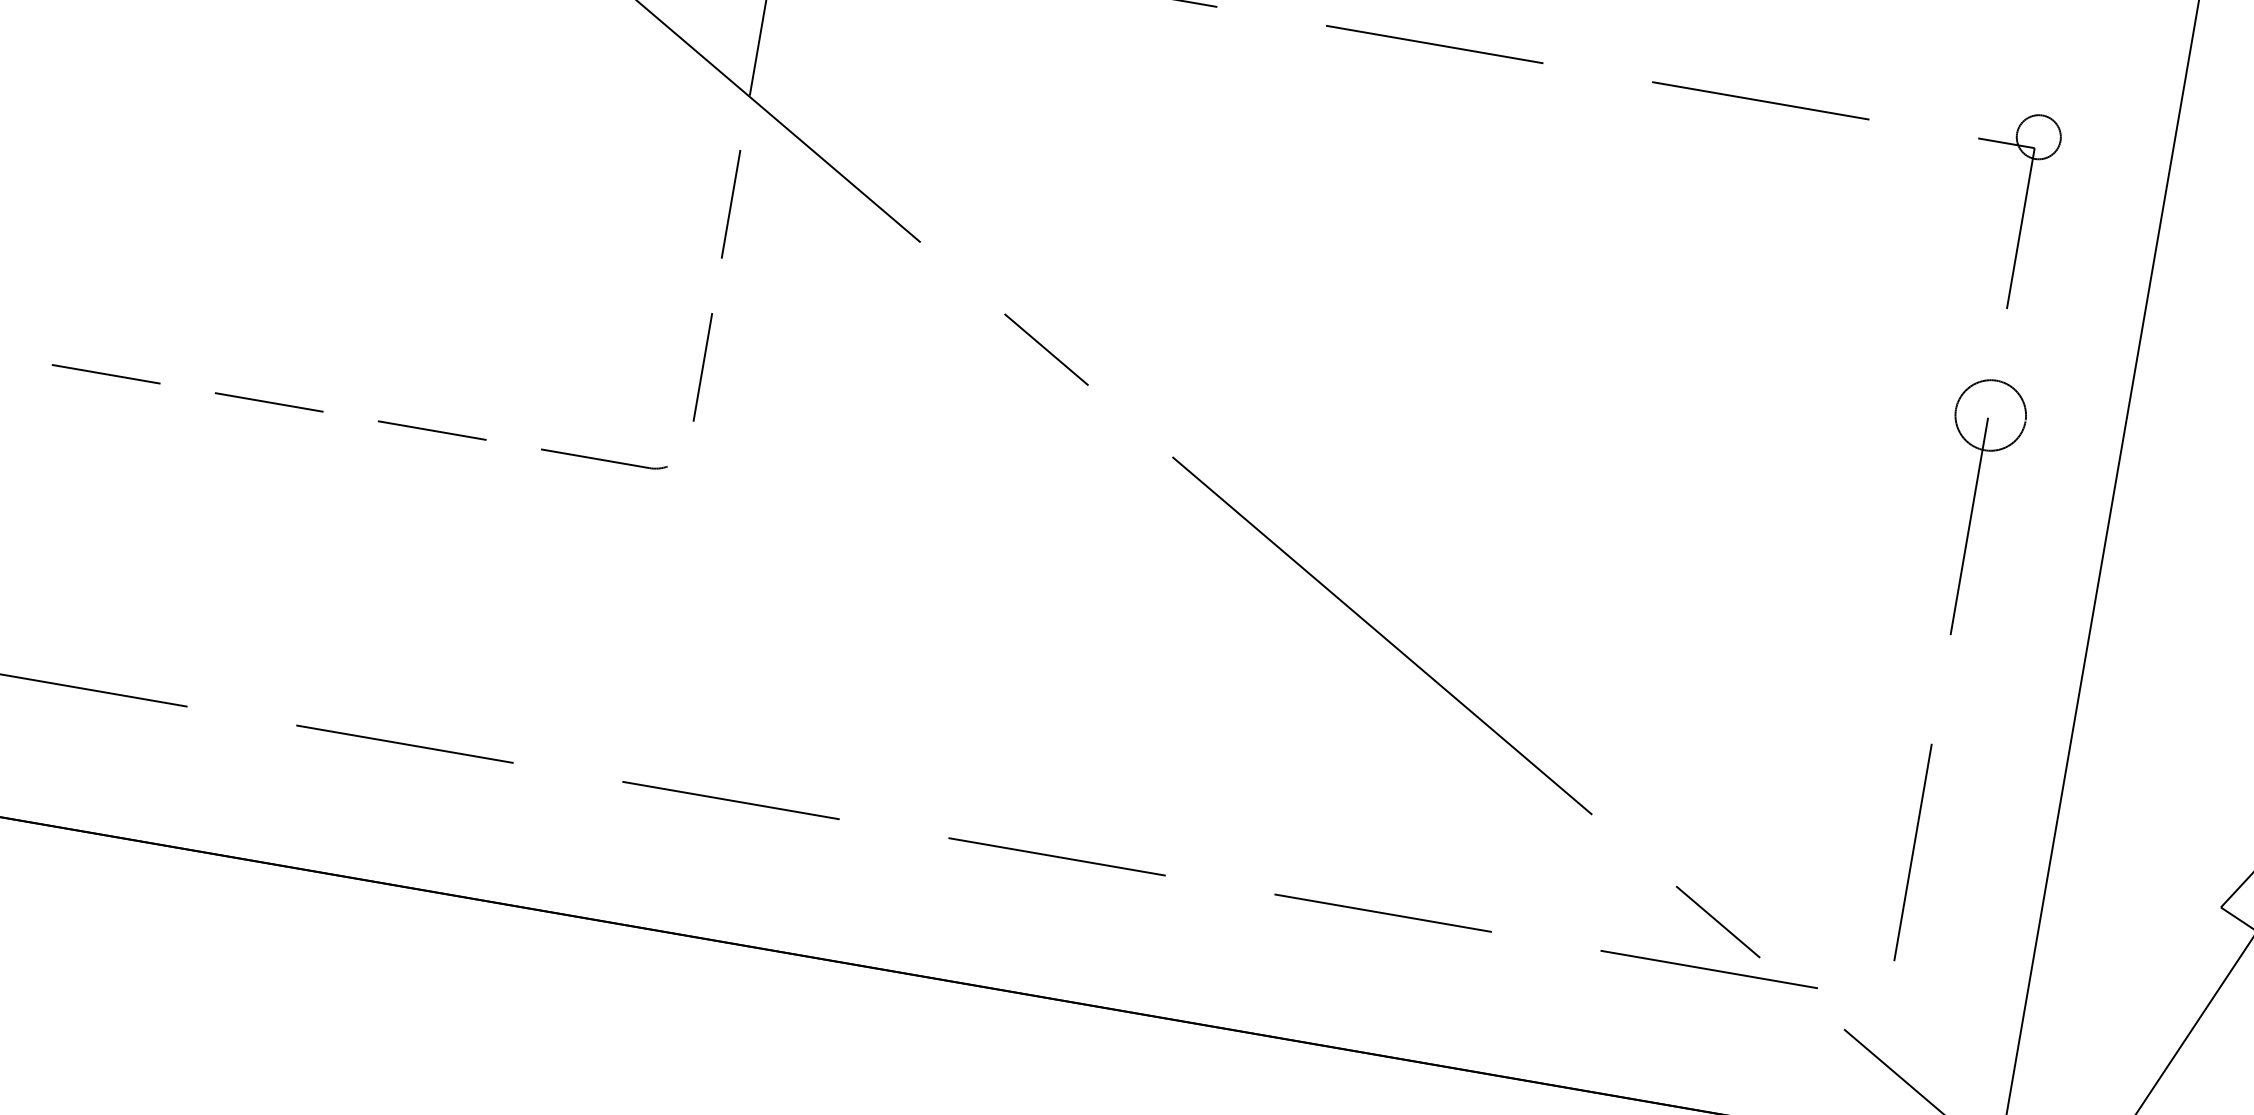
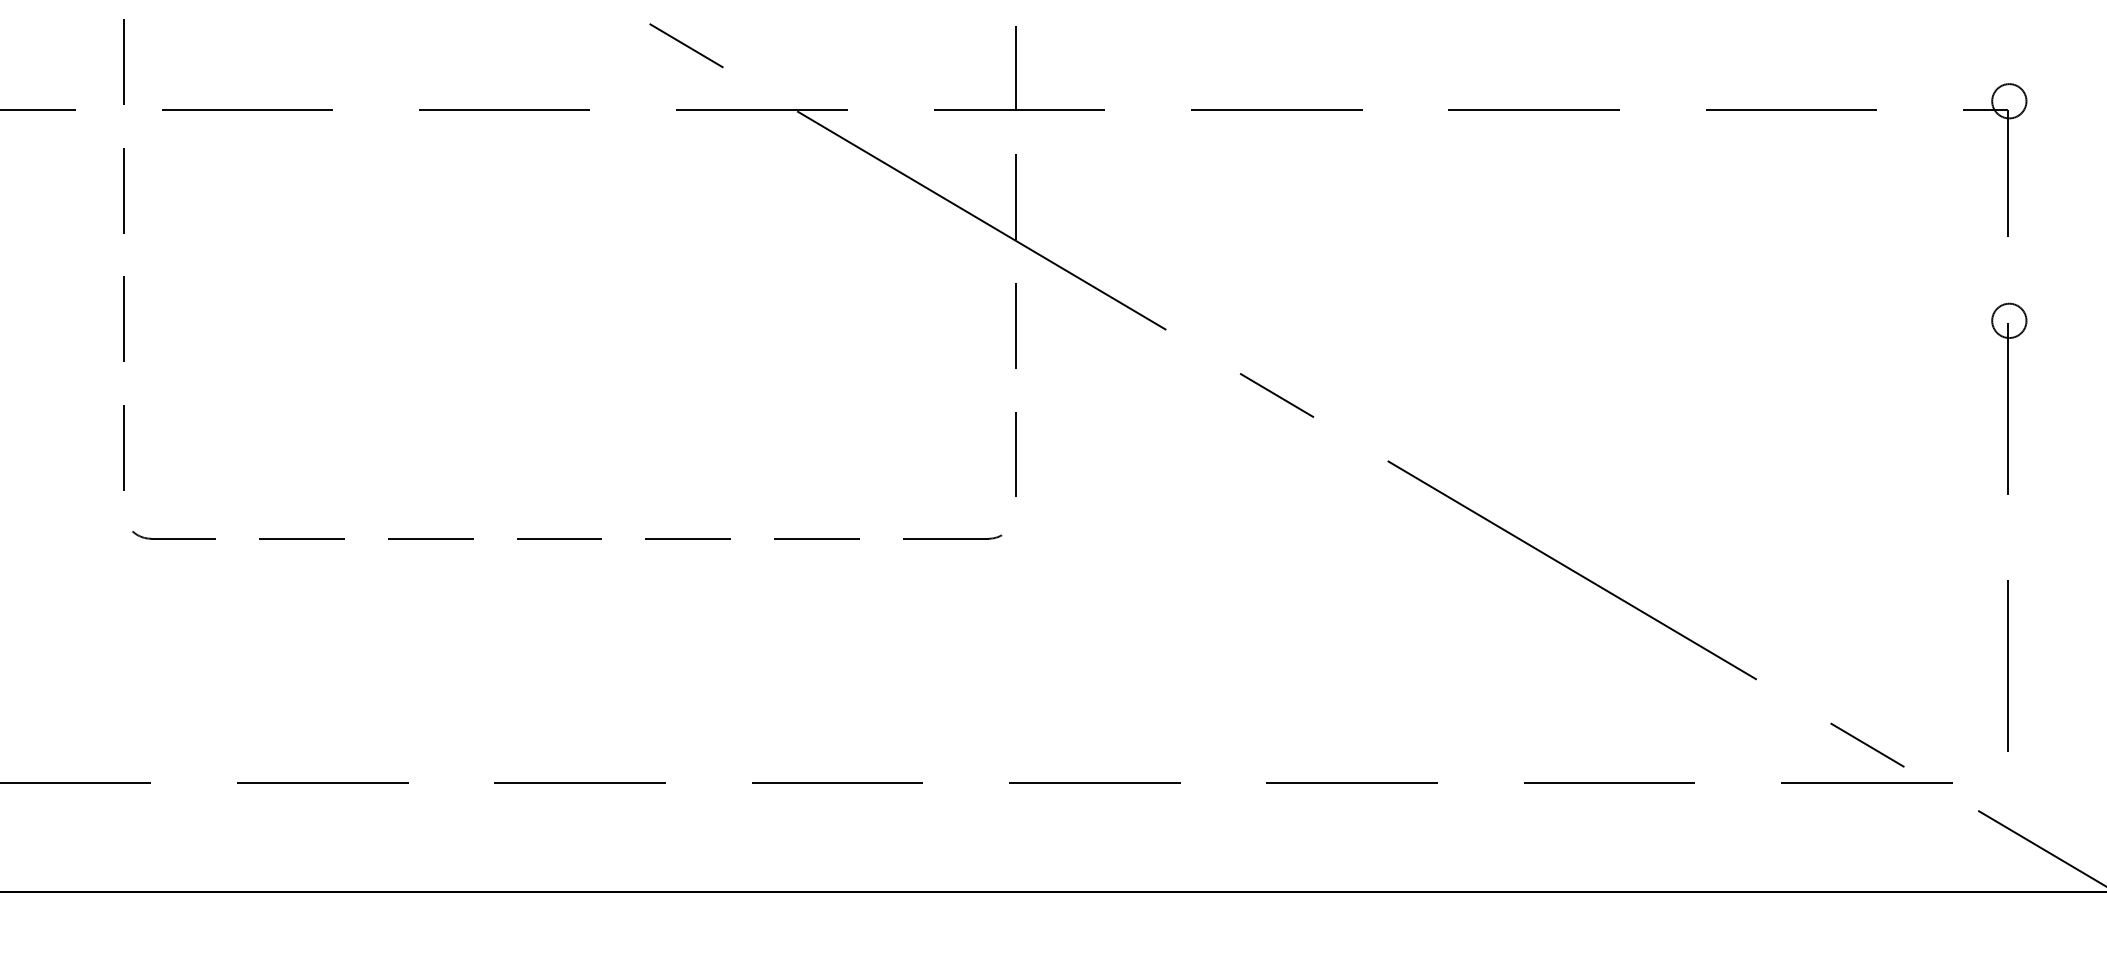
circle: (1991, 415) -> (2009, 320), size x0.62

